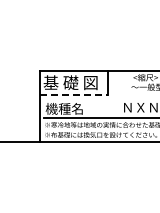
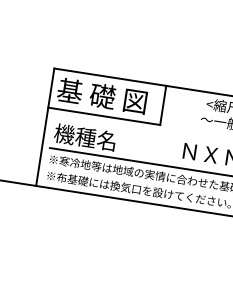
line: (74, 94) -> (105, 116), dashed -> solid

